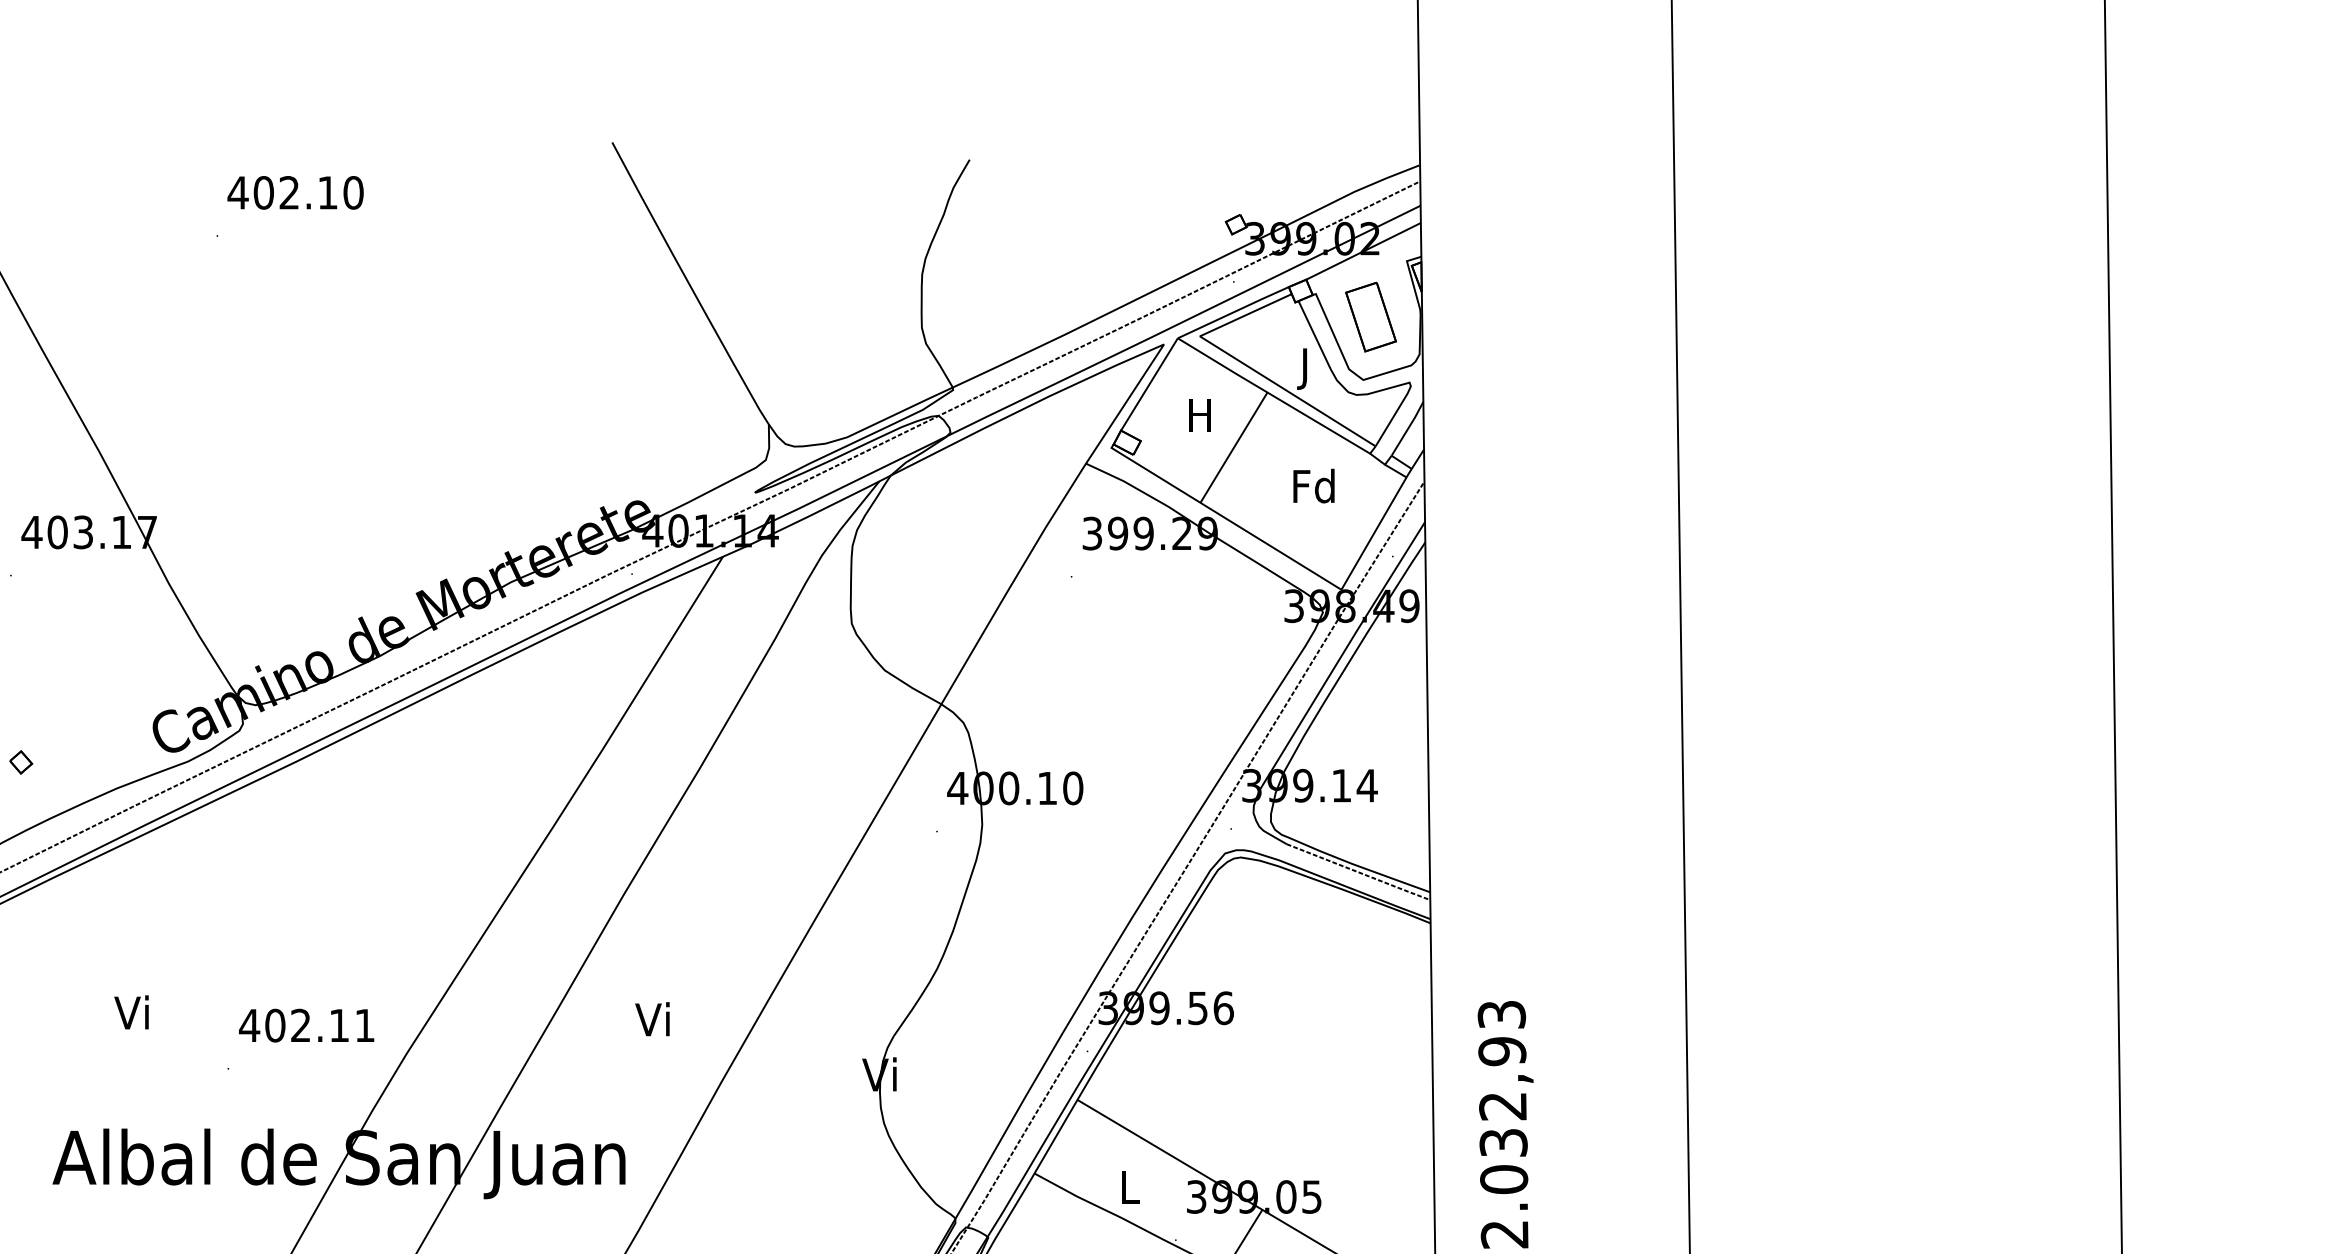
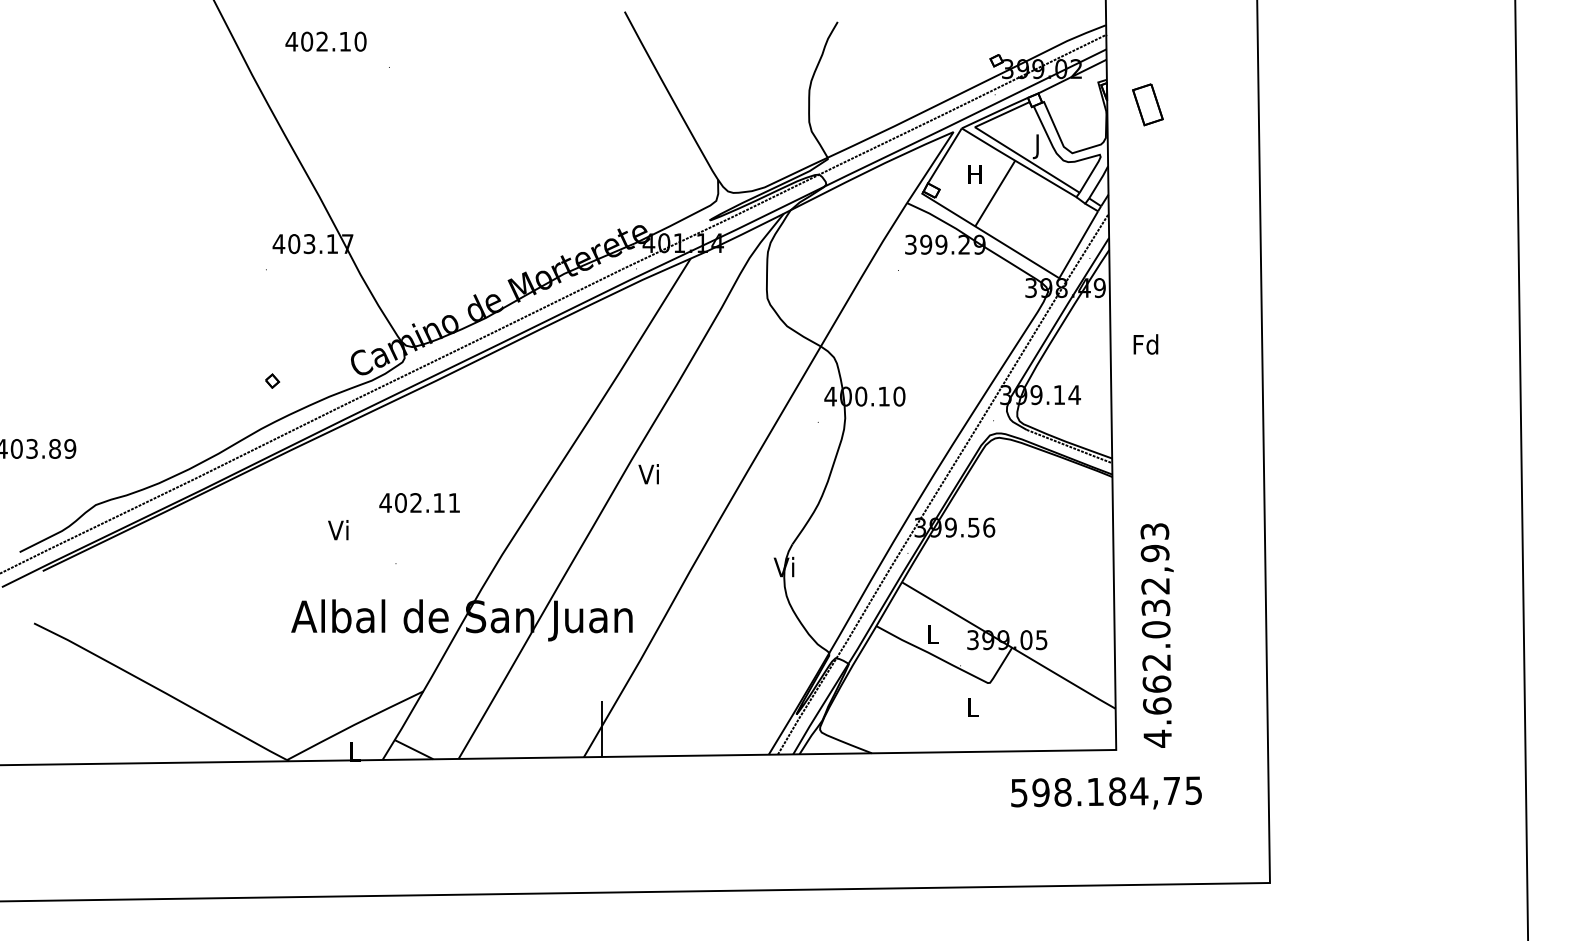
text: (294, 192) -> (325, 41), moved
part: (1370, 316) -> (1147, 104), moved
text: (1313, 486) -> (1145, 344), moved
text: (652, 1019) -> (648, 474), moved
text: (306, 1024) -> (419, 502), moved

